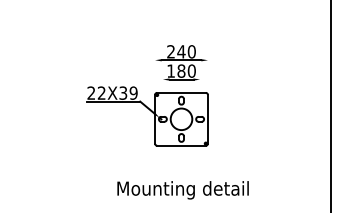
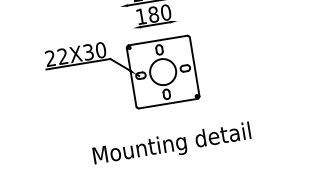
text: (133, 92) -> (100, 49), 22X39 -> 22X30
text: (182, 190) -> (171, 145), moved

